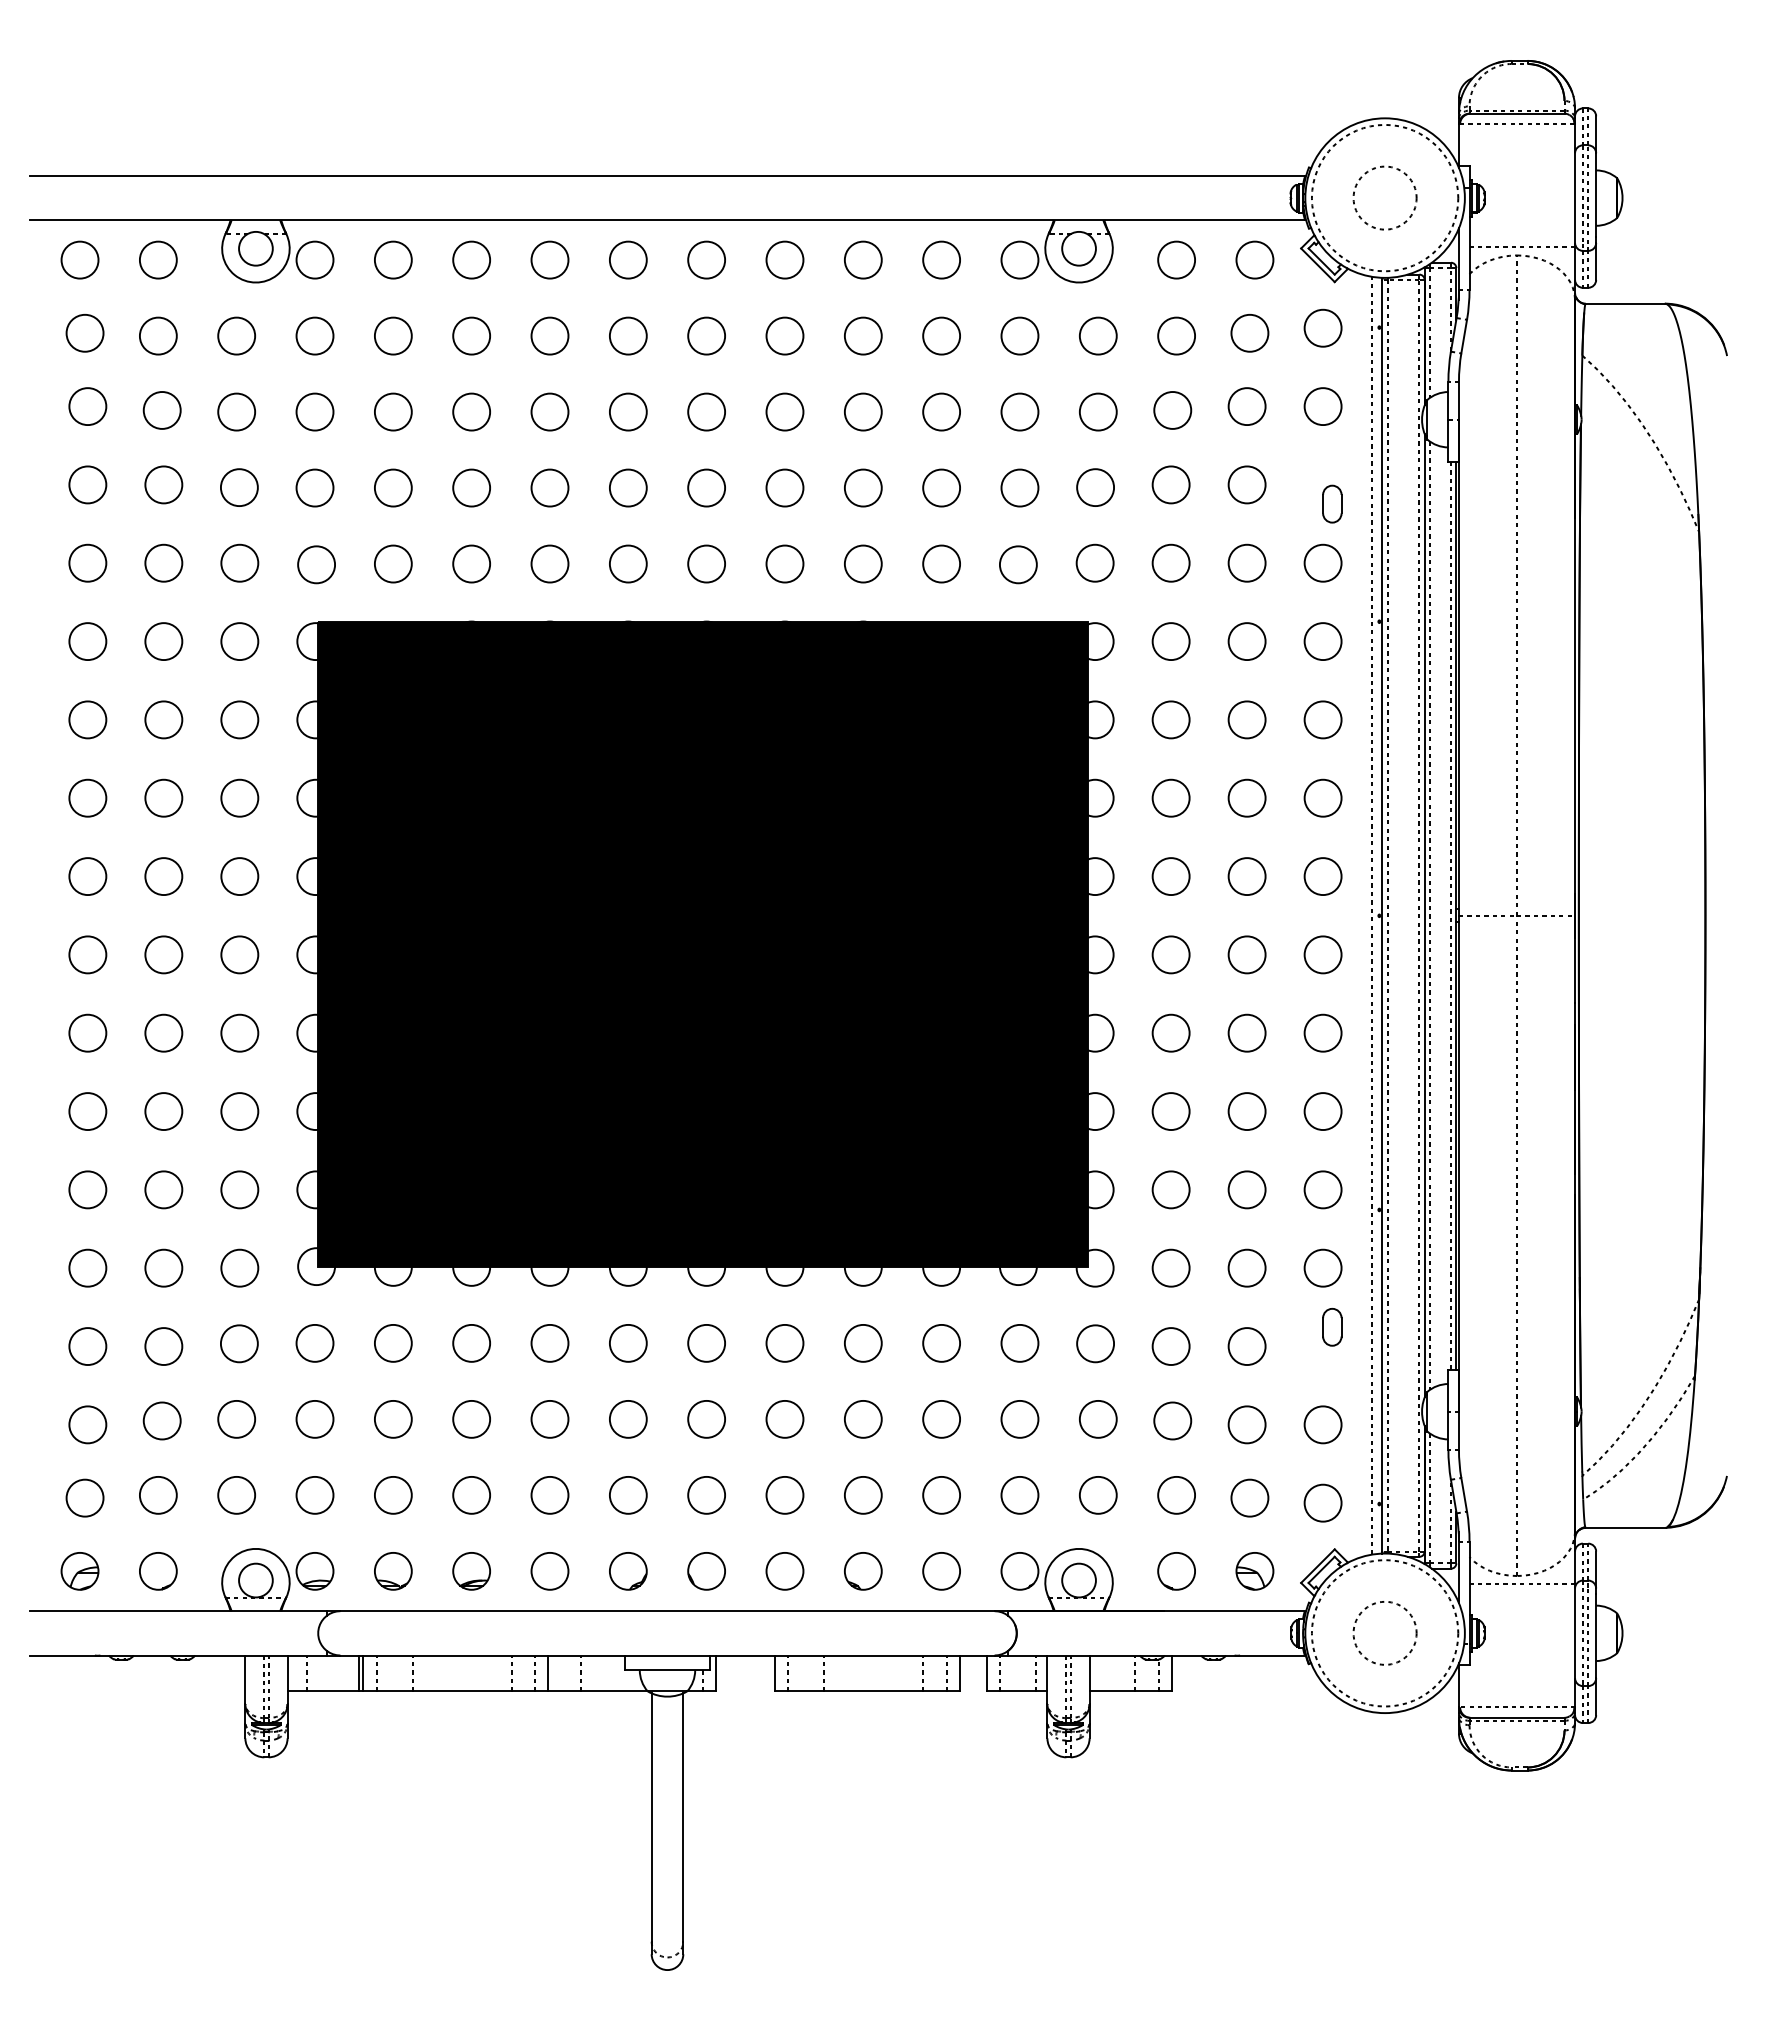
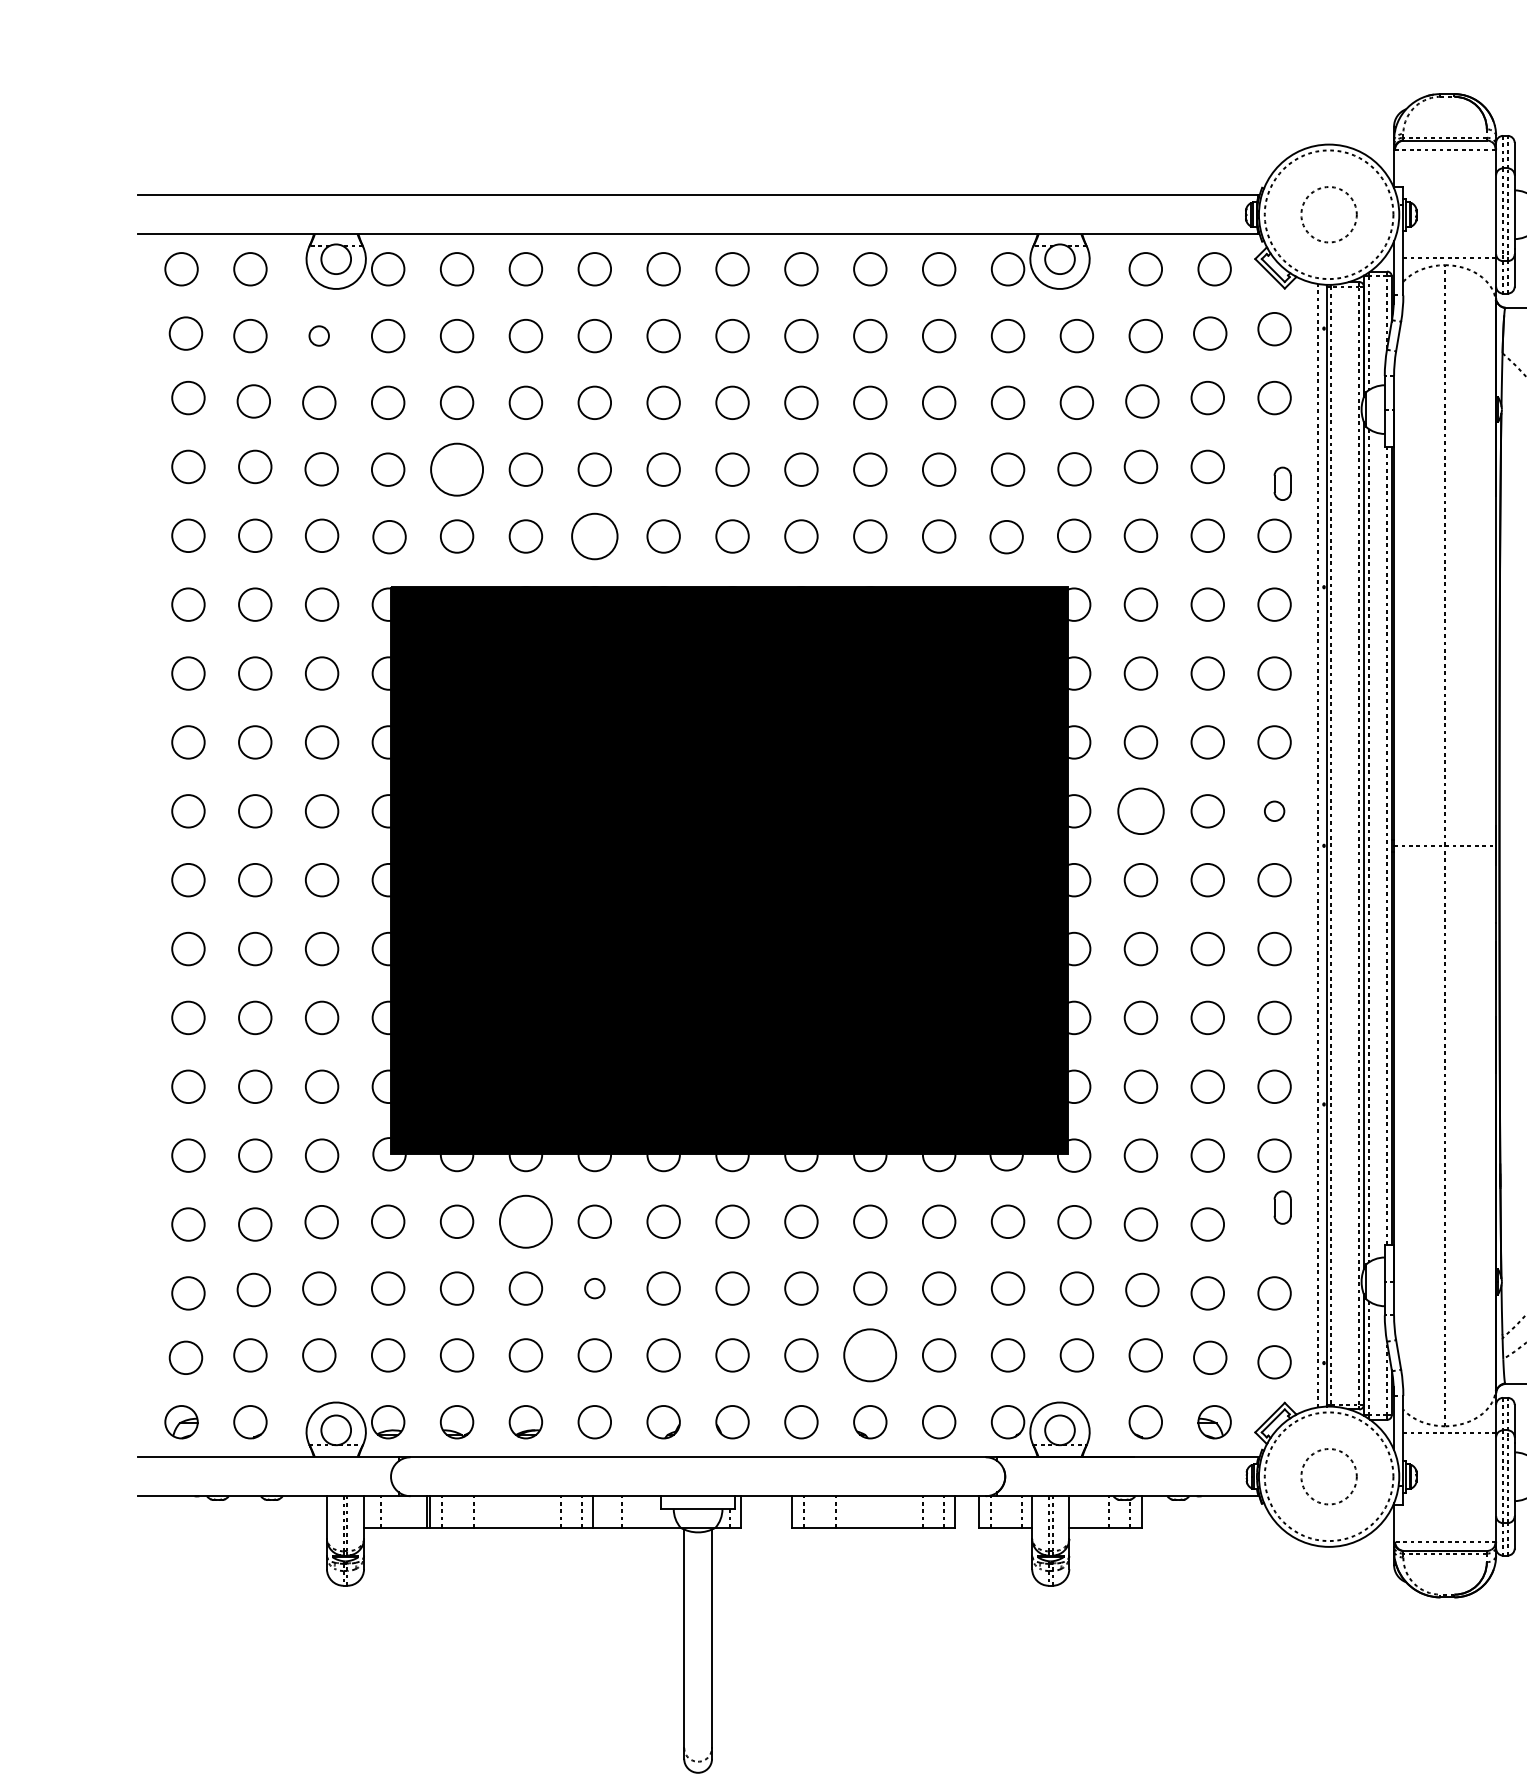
circle: (236, 335) -> (319, 335), size x0.6
circle: (392, 487) -> (456, 469), size x1.6
circle: (549, 563) -> (594, 536), size x1.4
circle: (1170, 876) -> (1140, 811), size x1.4
circle: (1322, 876) -> (1274, 811), size x0.6
circle: (471, 1342) -> (525, 1221), size x1.6
circle: (549, 1418) -> (594, 1287), size x0.6
circle: (863, 1495) -> (870, 1355), size x1.6

